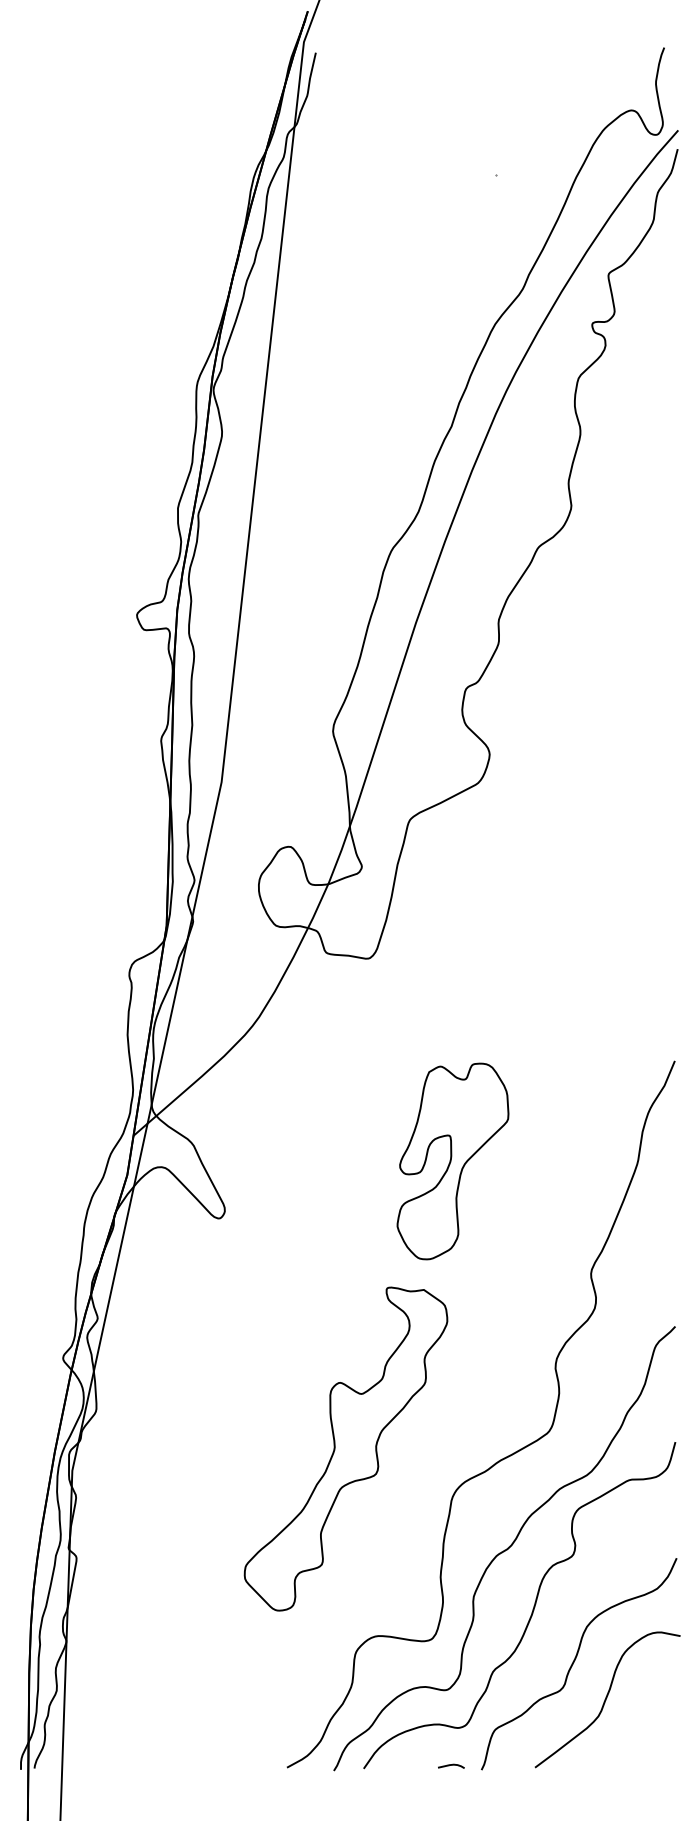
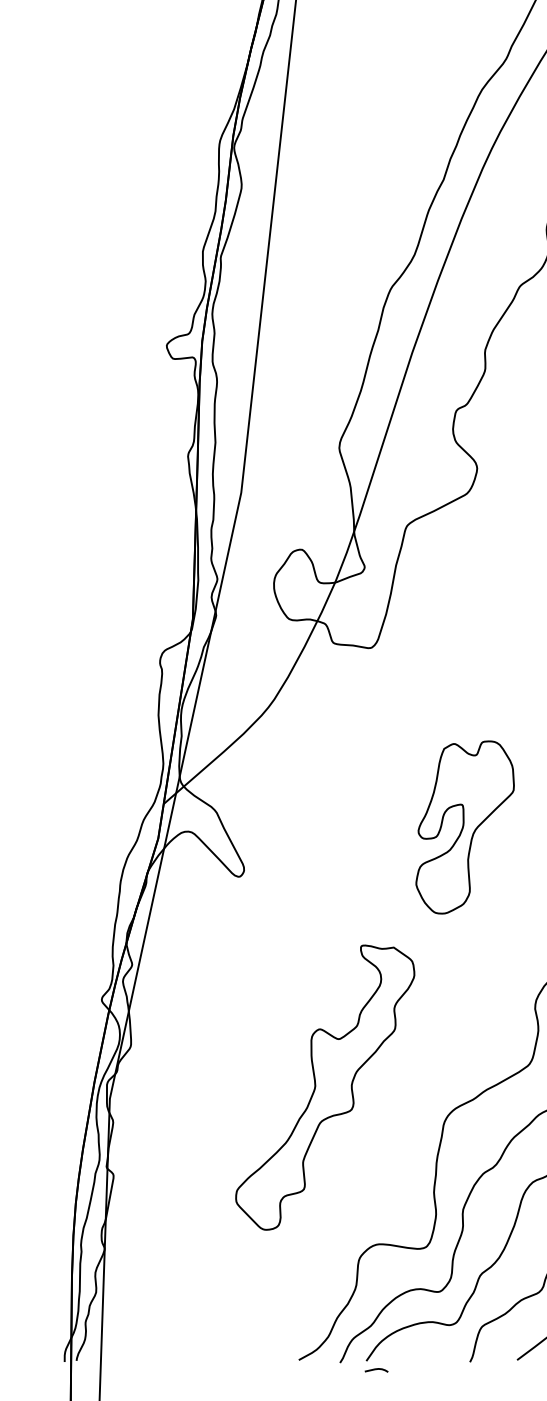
part: (452, 1161) -> (464, 827), moved
part: (345, 1448) -> (324, 1087), moved
curve: (451, 1765) -> (376, 1369), moved

